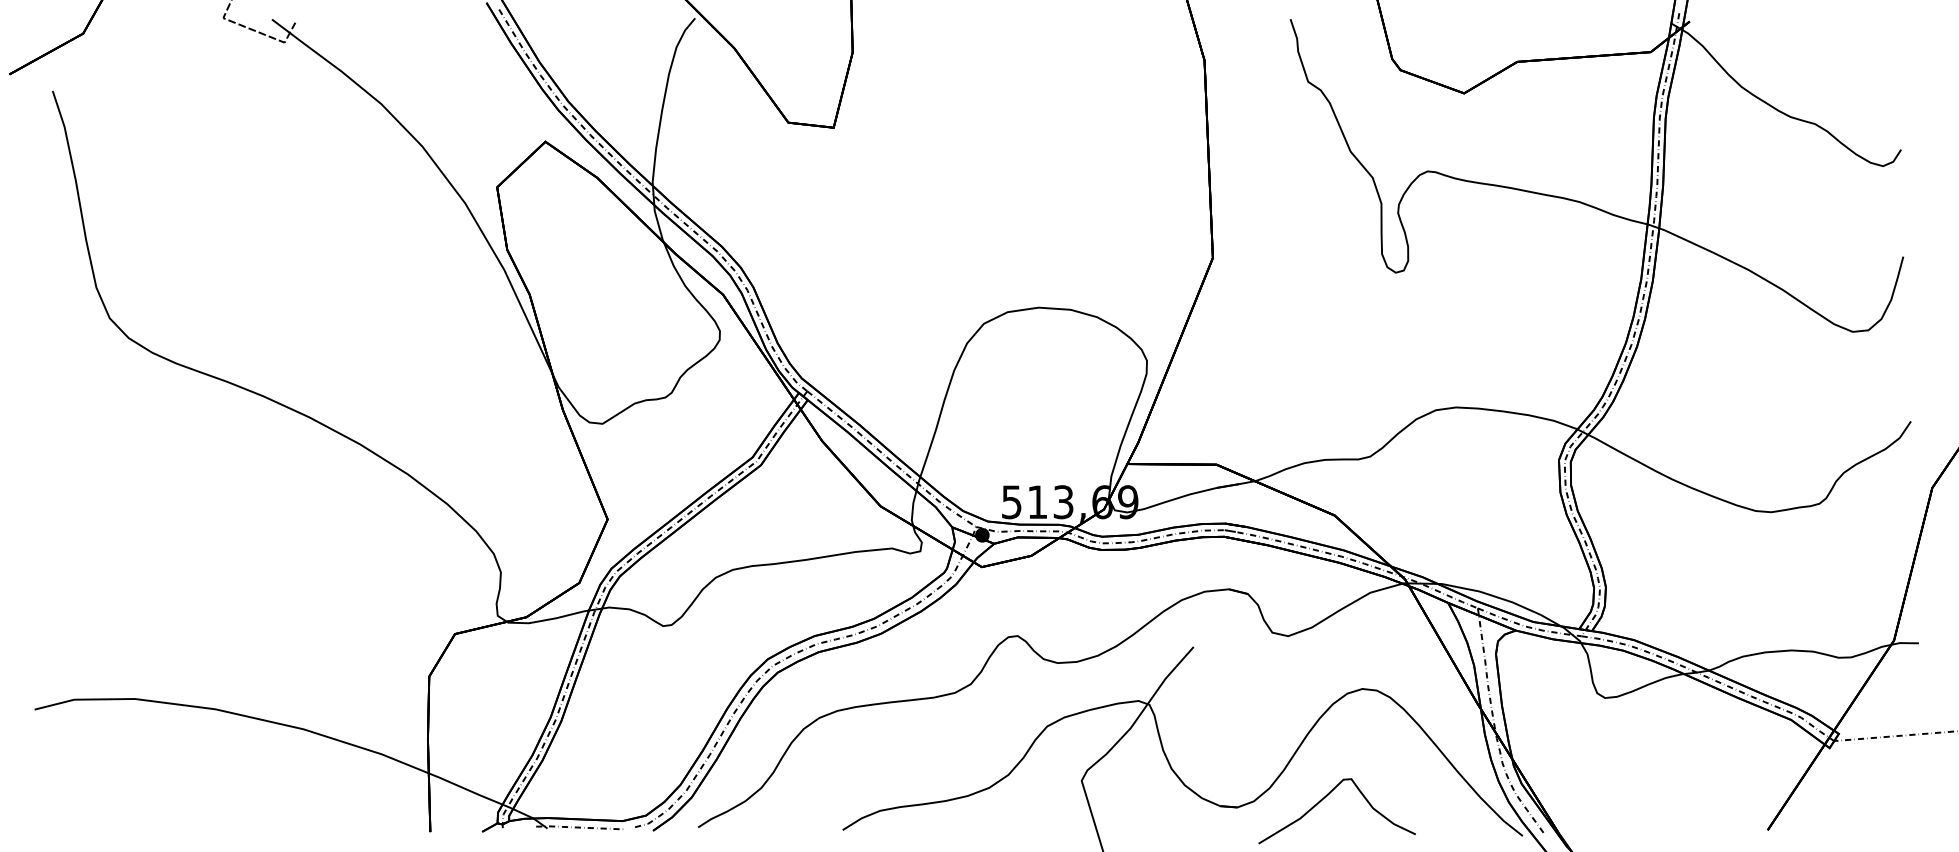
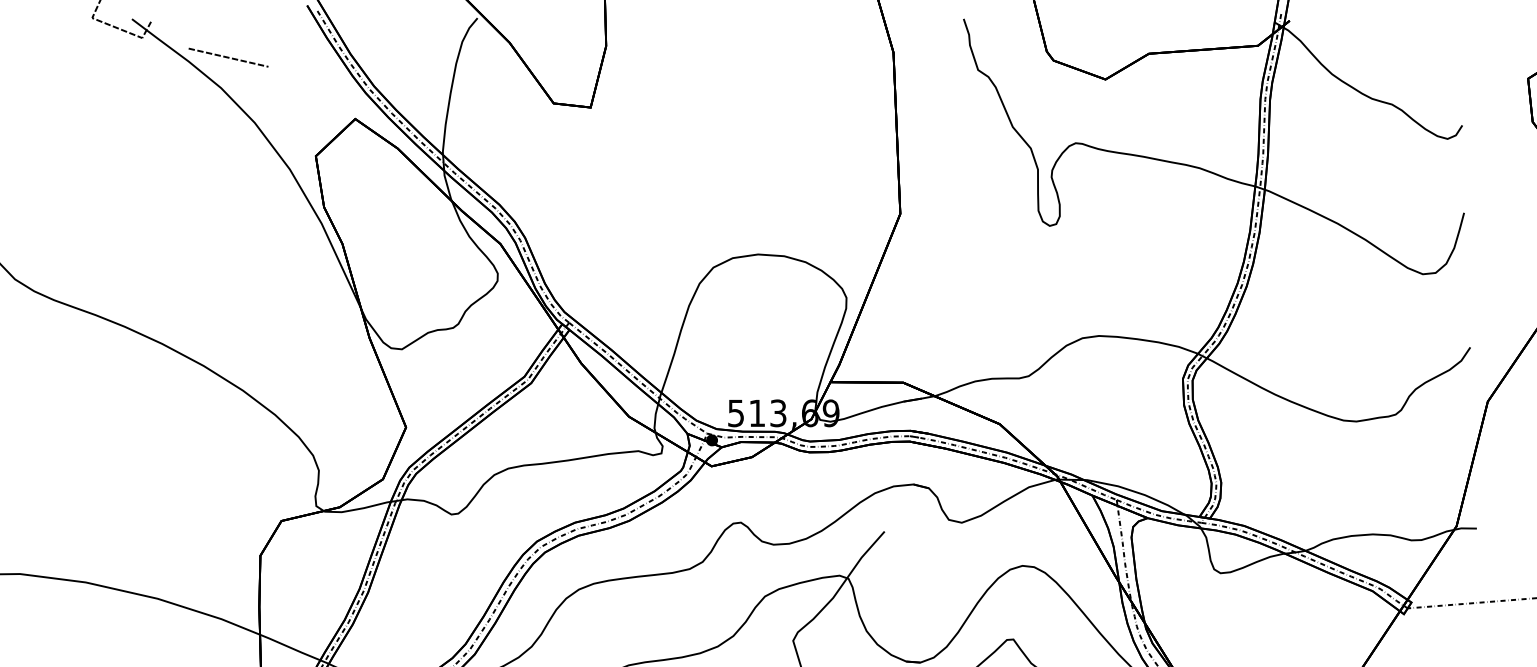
line: (390, 66) -> (228, 57), added

